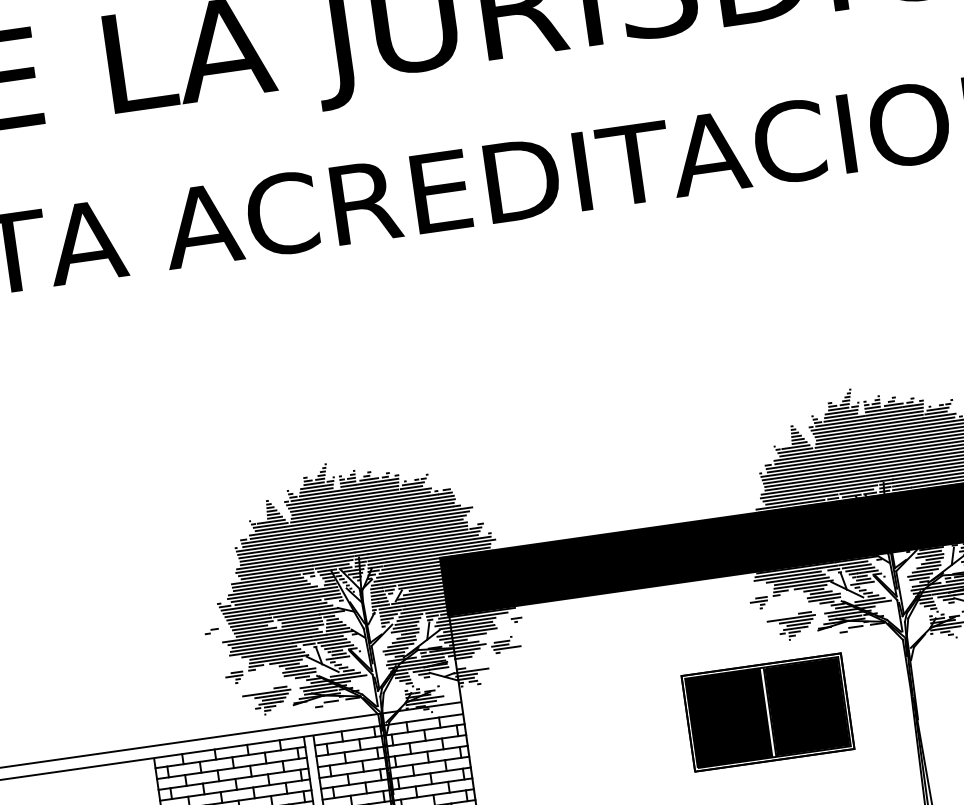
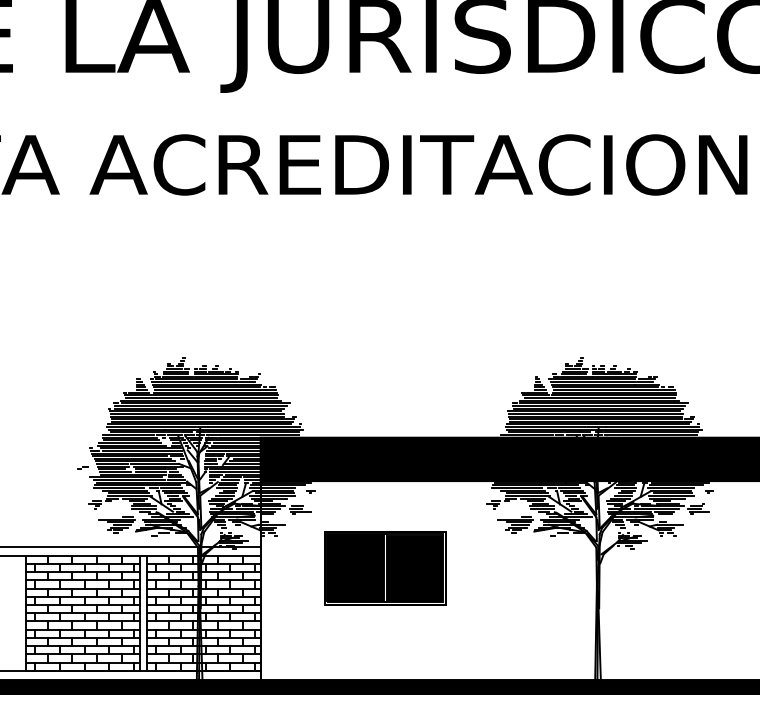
part: (768, 712) -> (385, 568), moved

